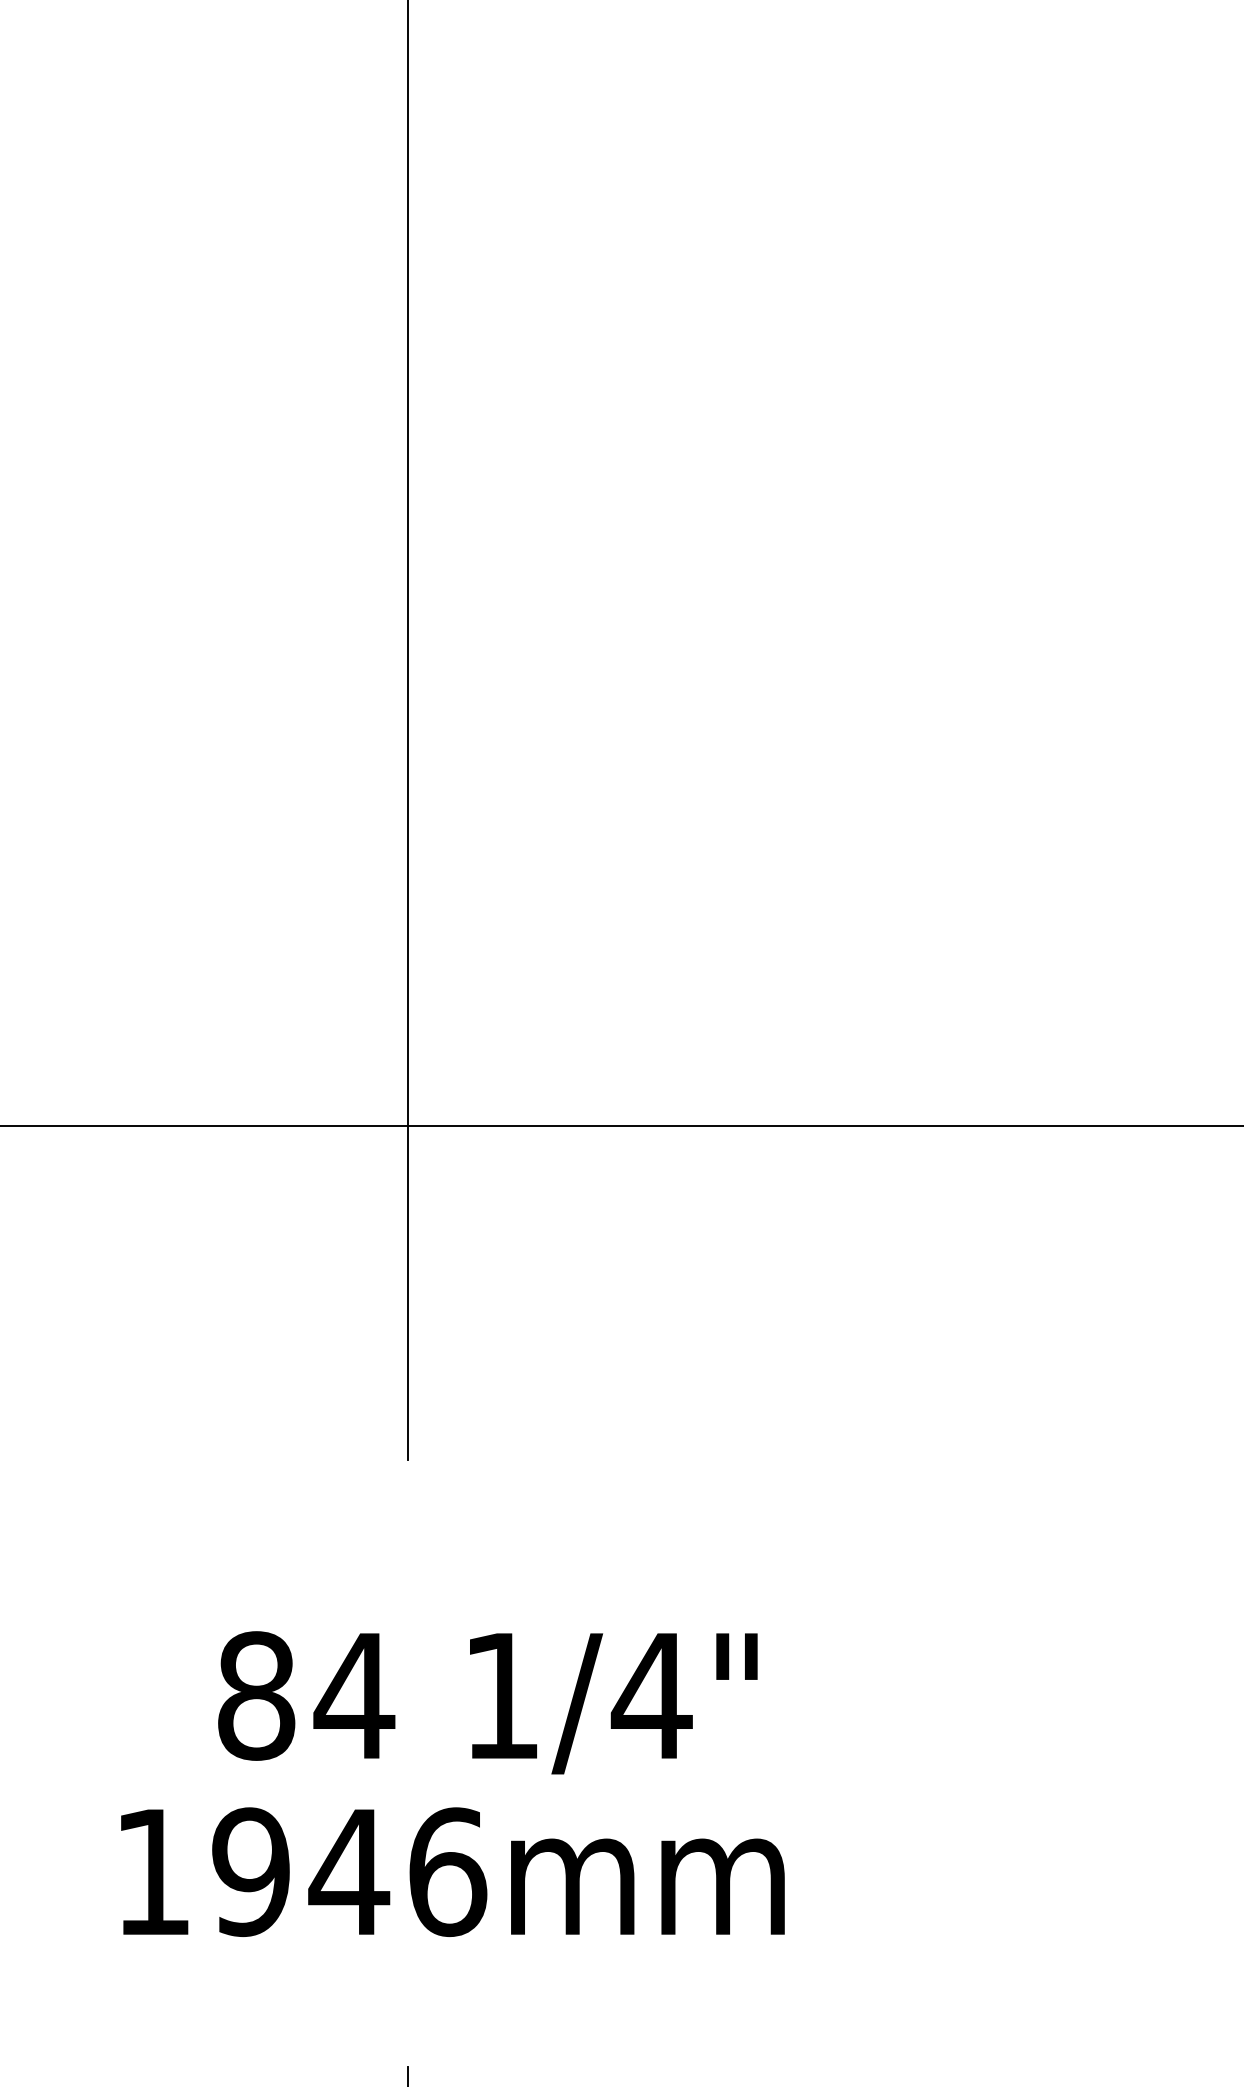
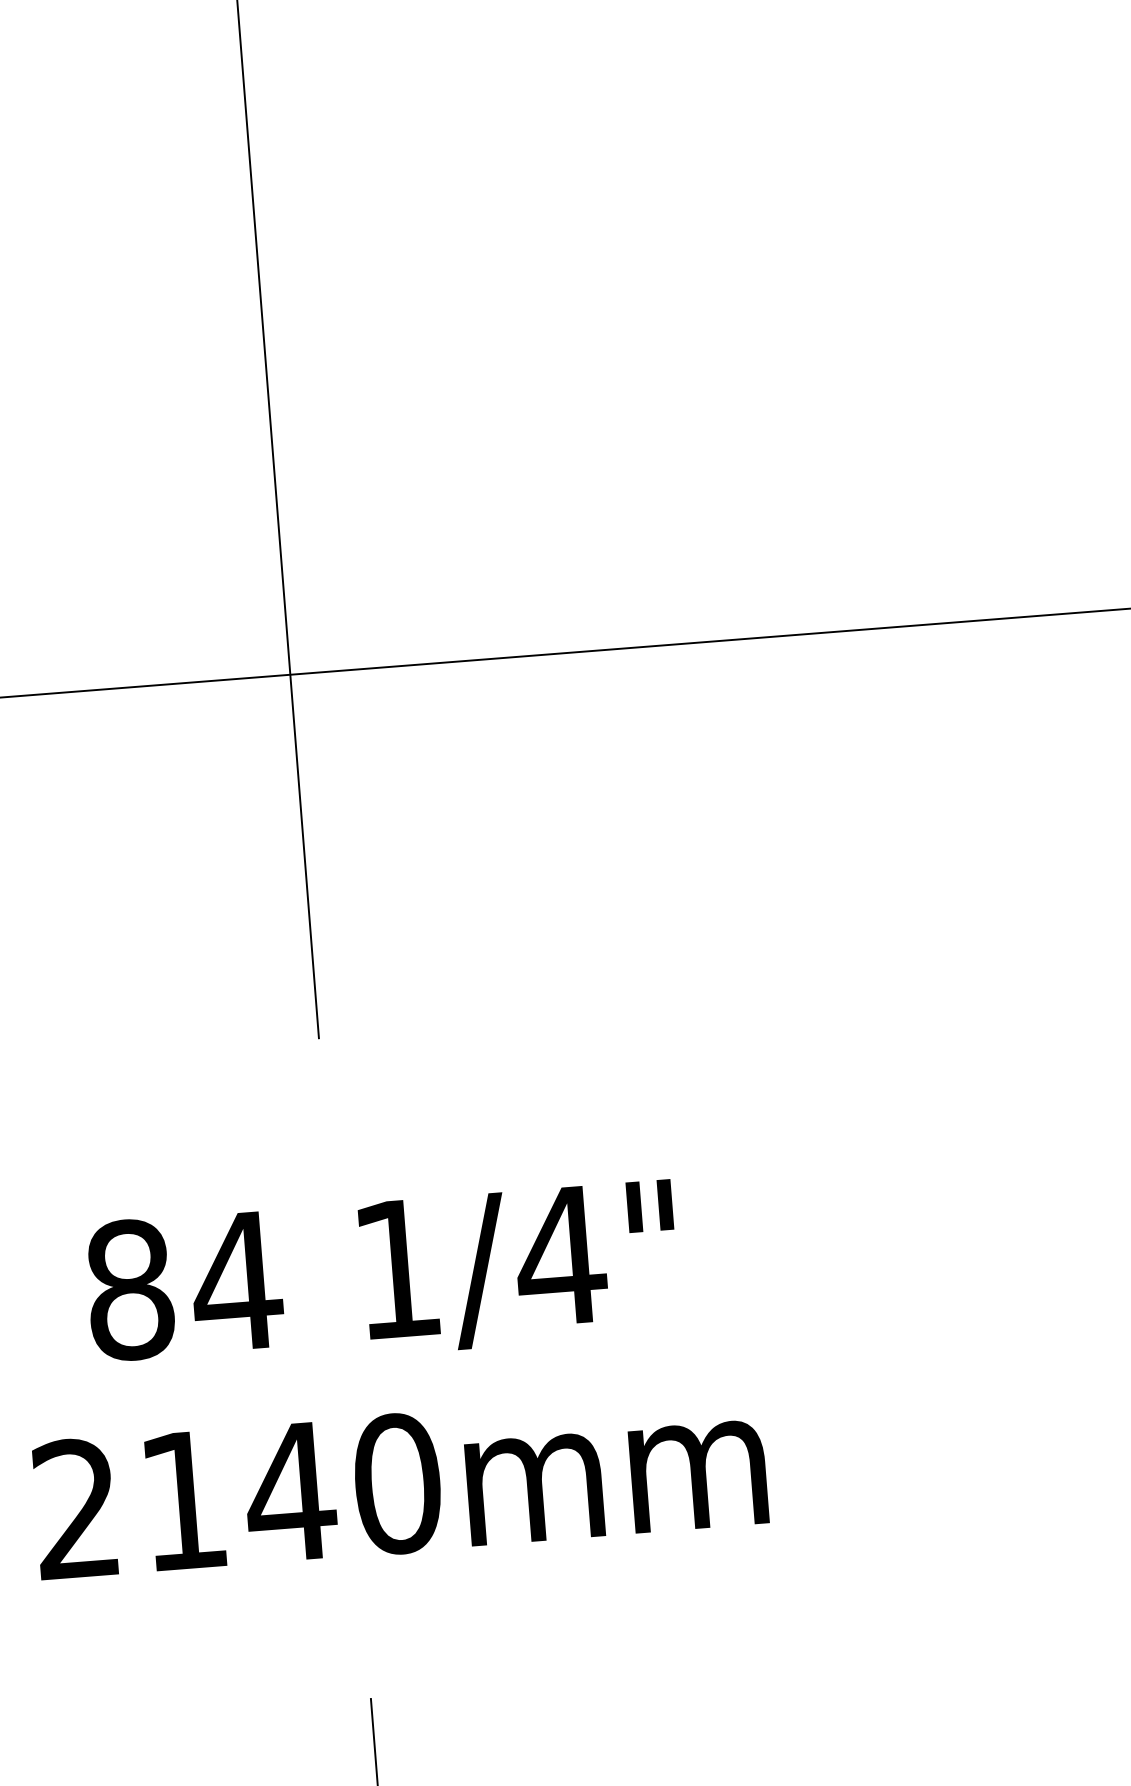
text: (487, 1702) -> (382, 1277), moved
text: (301, 1872) -> (238, 1496), 1946mm -> 2140mm

